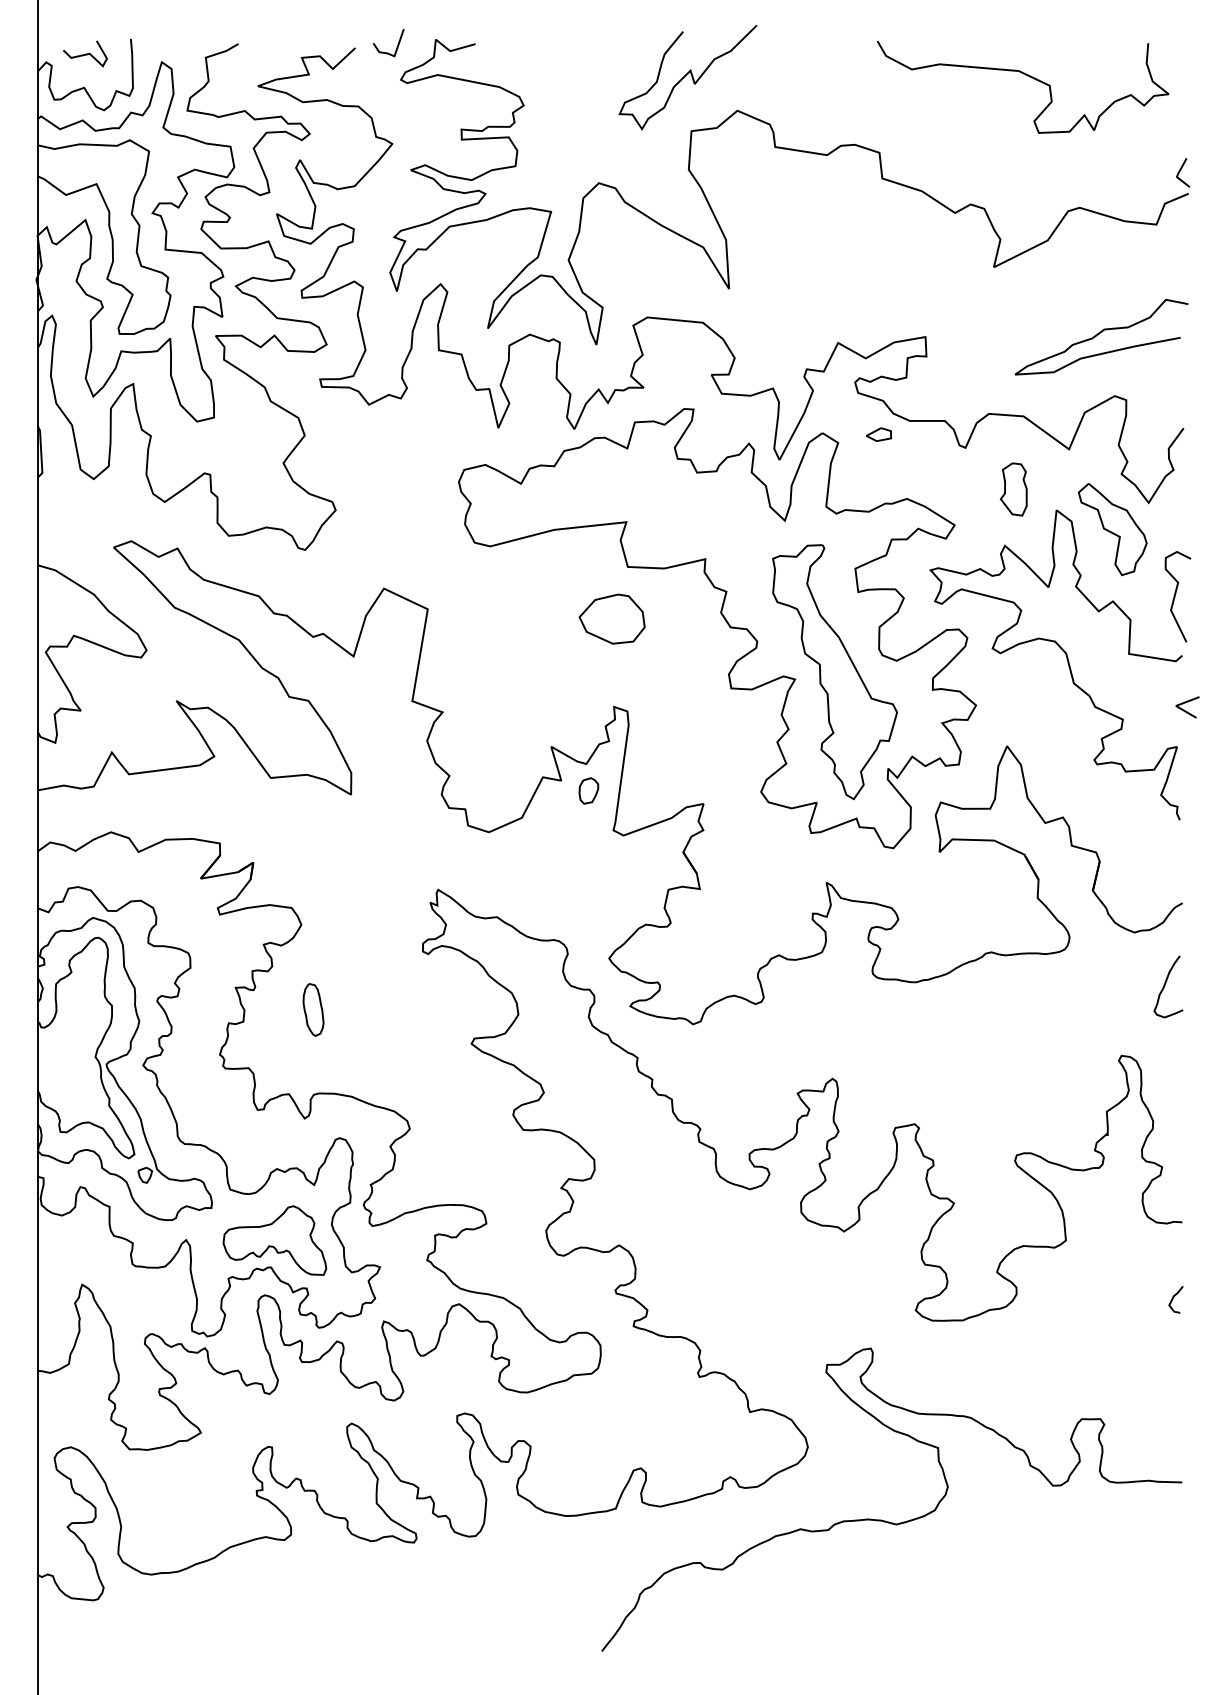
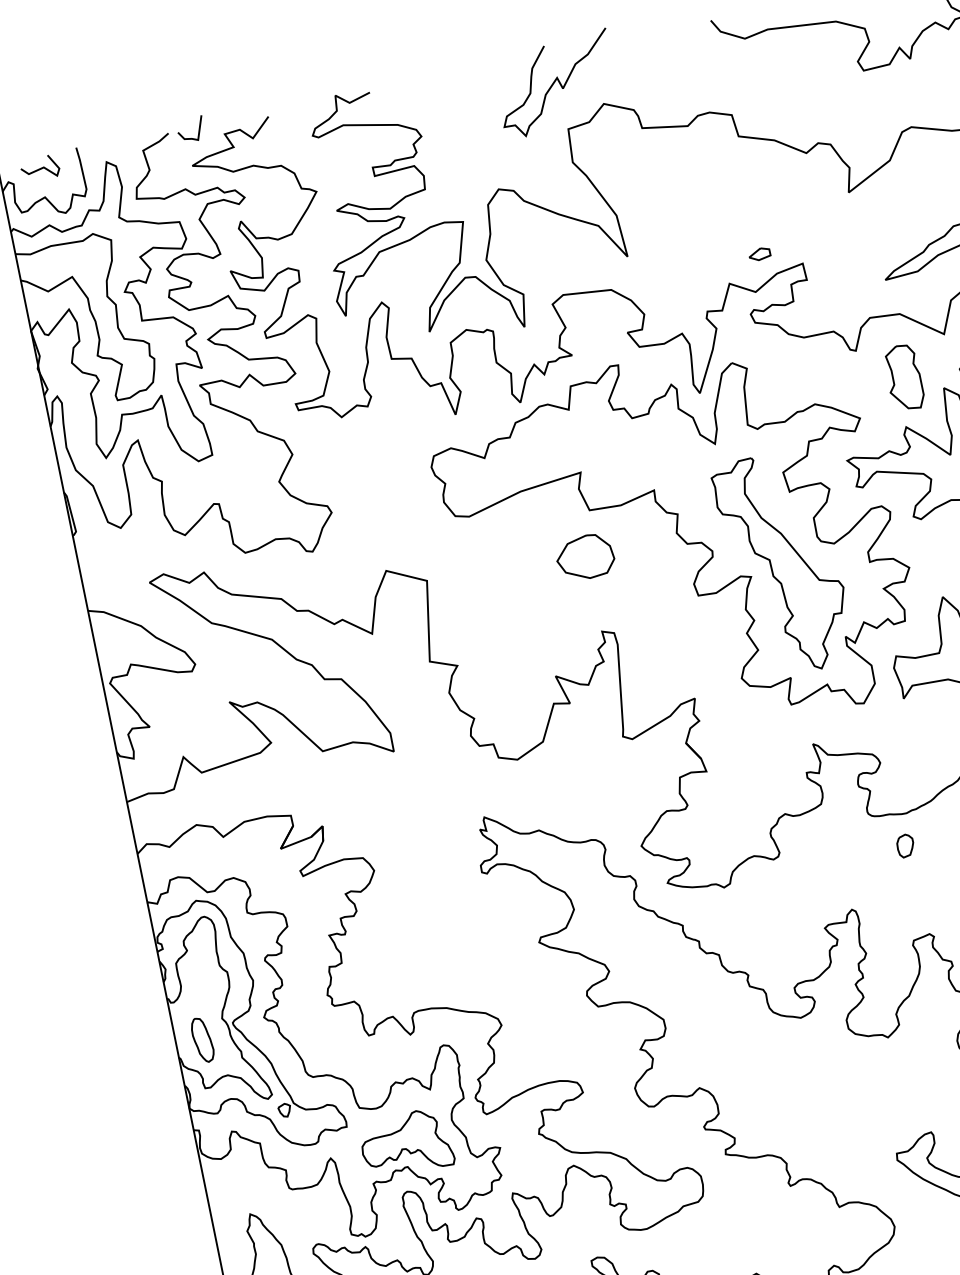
line: (396, 47) -> (198, 132), moved
part: (878, 434) -> (759, 254), moved
part: (1013, 489) -> (903, 377), size x1.43
part: (588, 790) -> (905, 845), moved
part: (313, 1009) -> (202, 1039), moved

